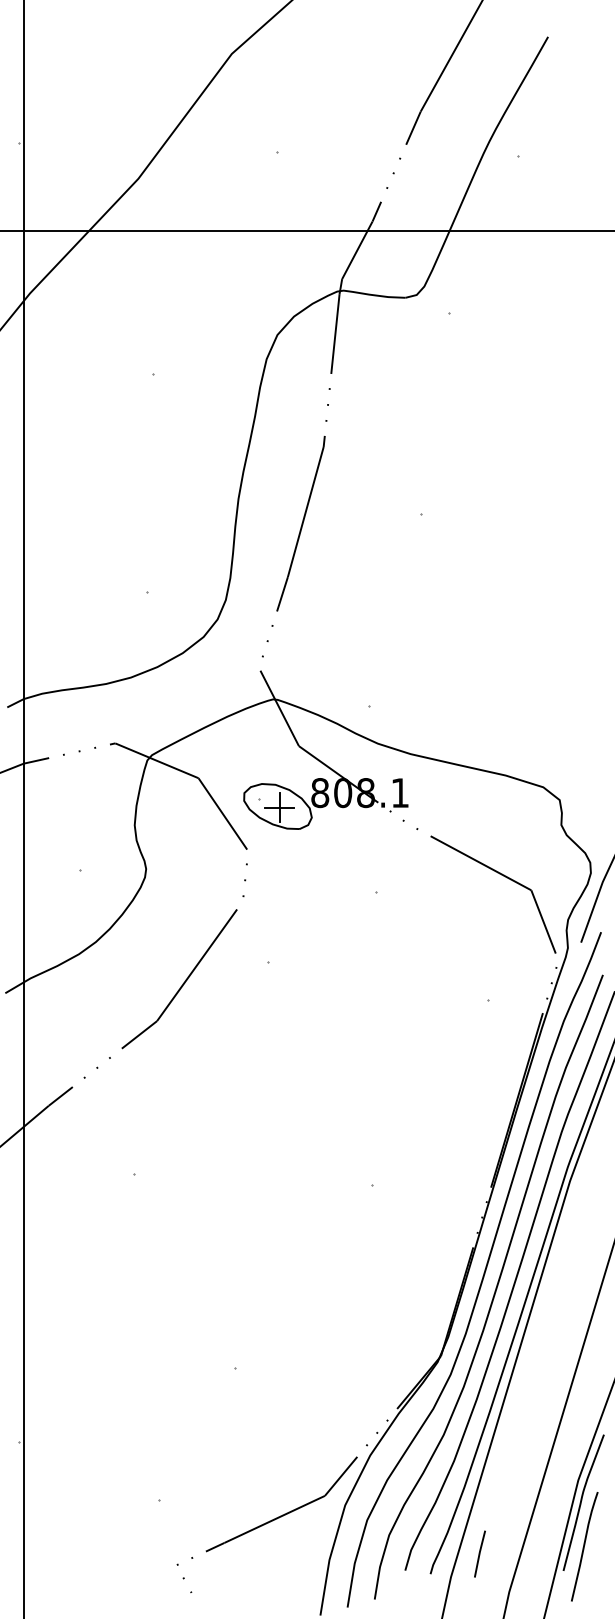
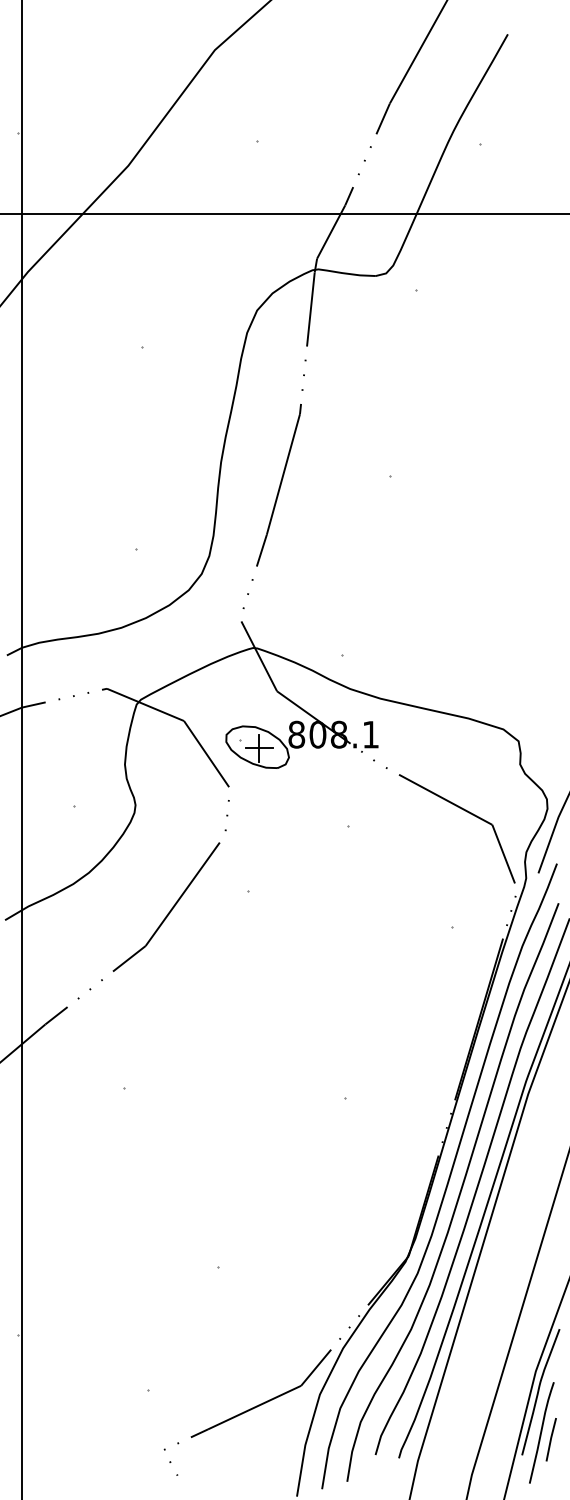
line: (479, 1553) -> (550, 1439), moved

